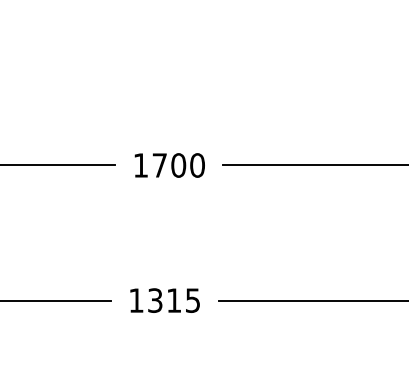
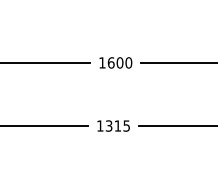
text: (158, 164) -> (110, 62), 1700 -> 1600

